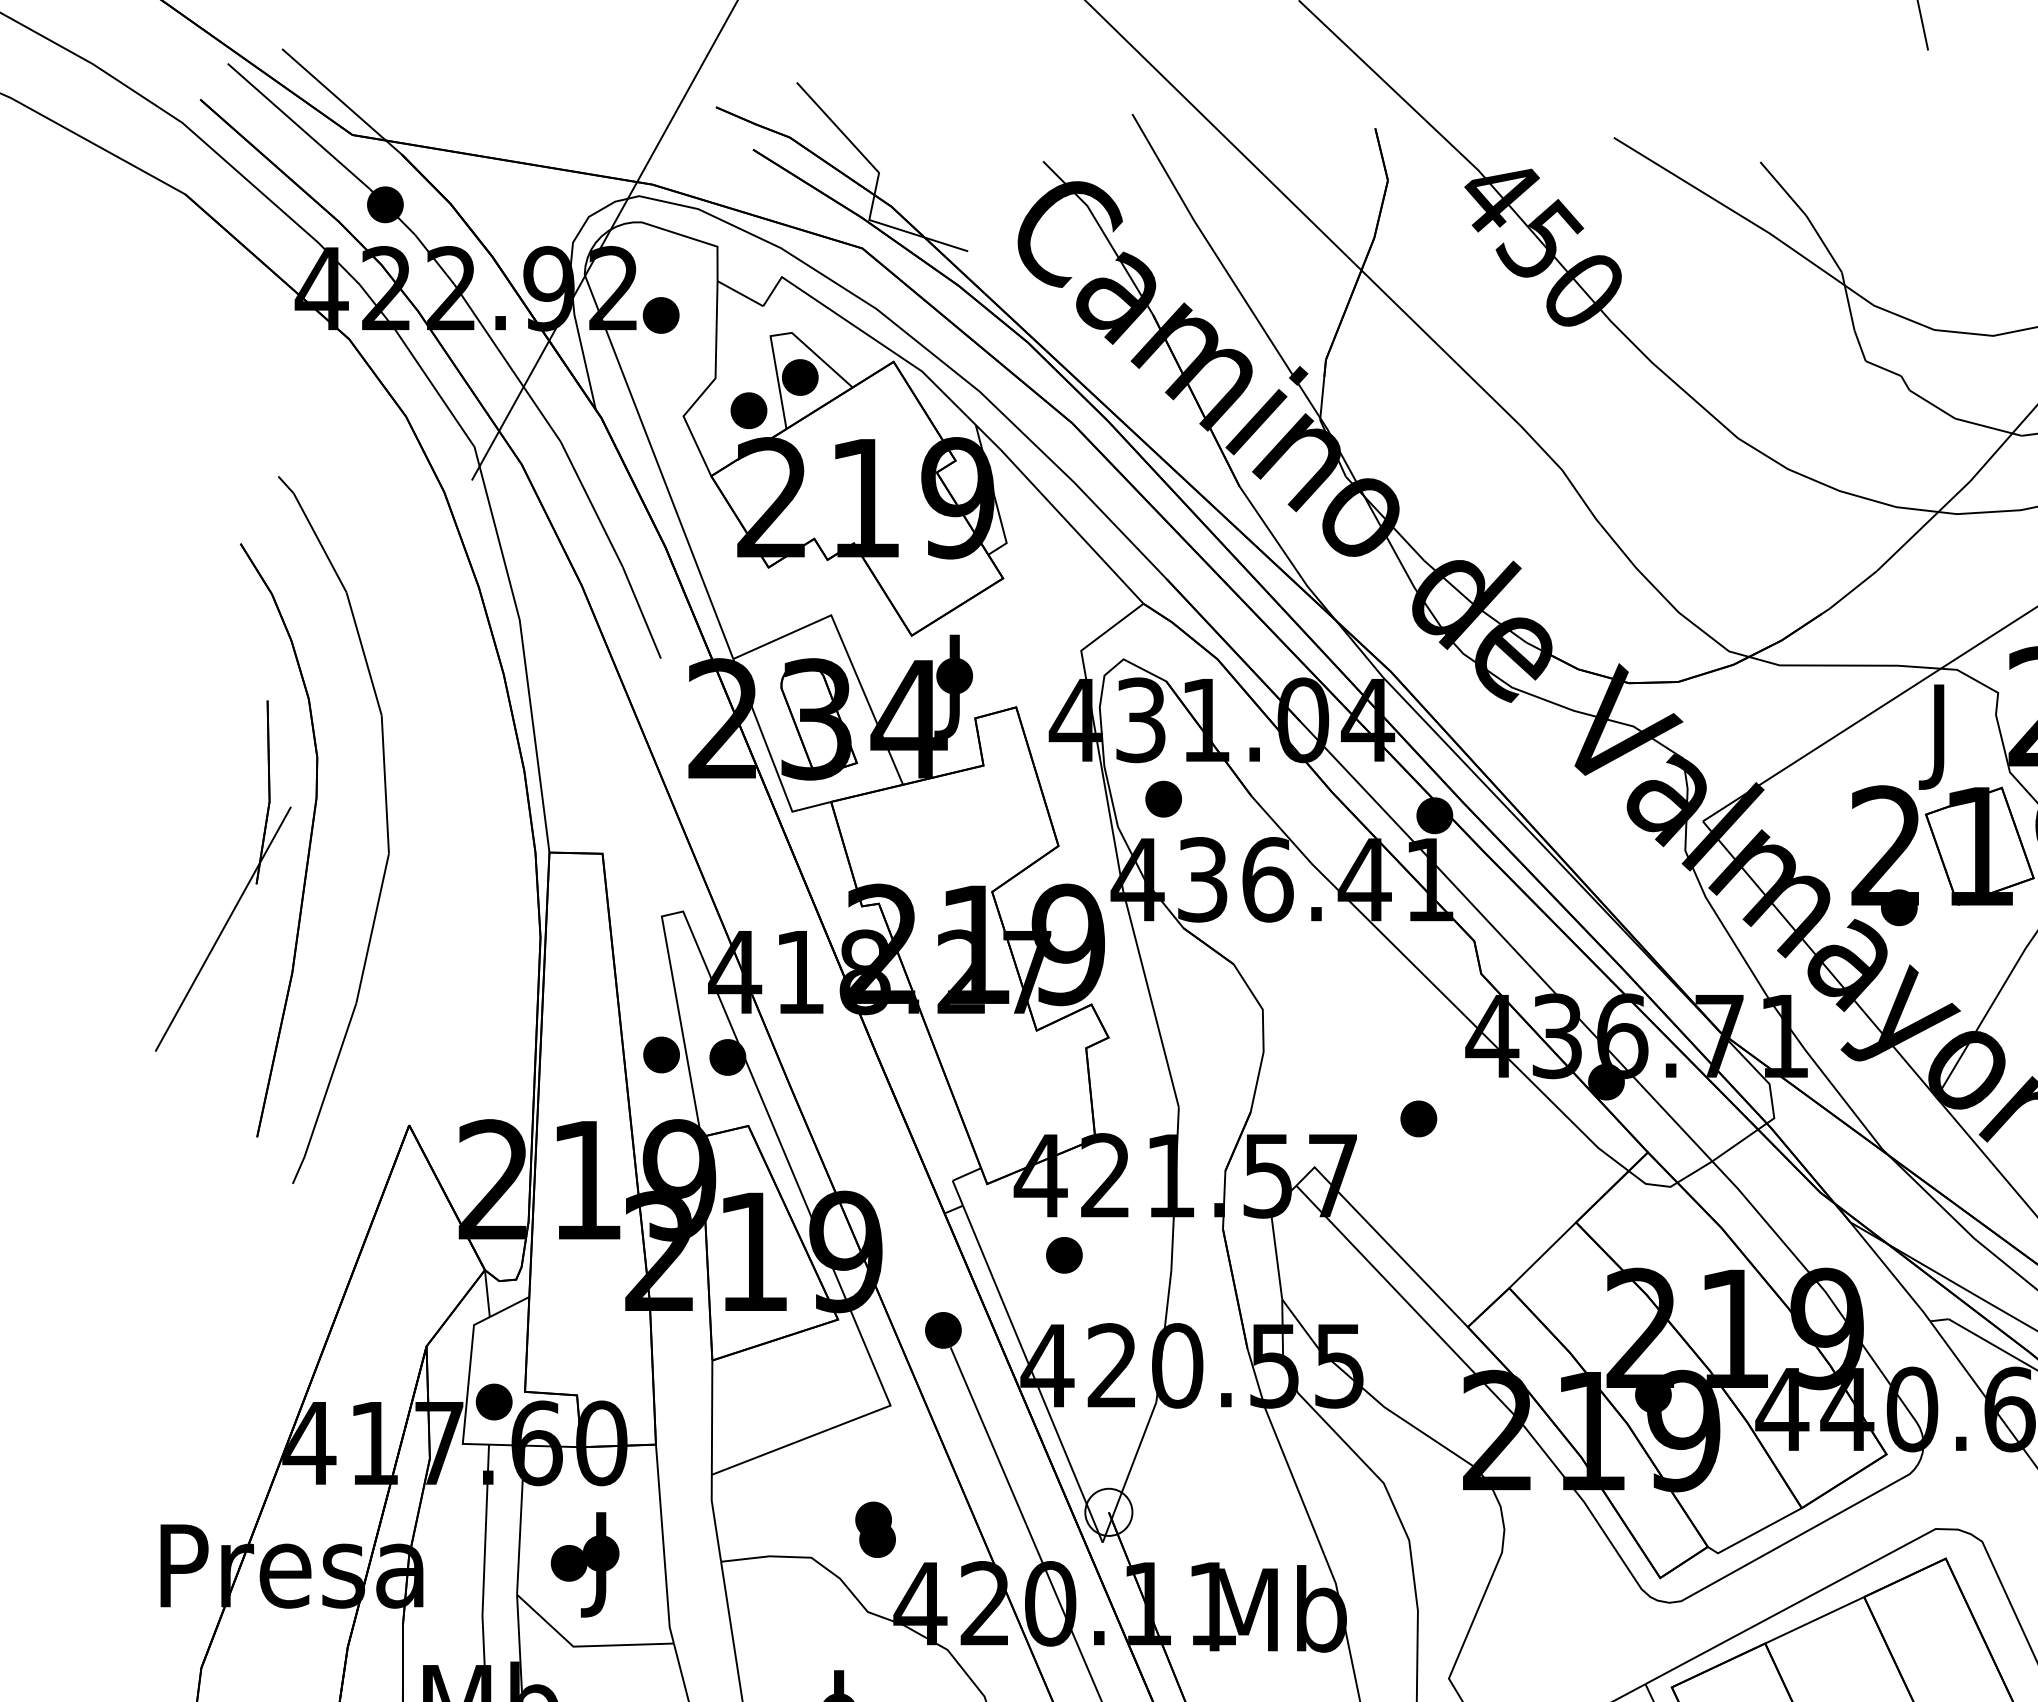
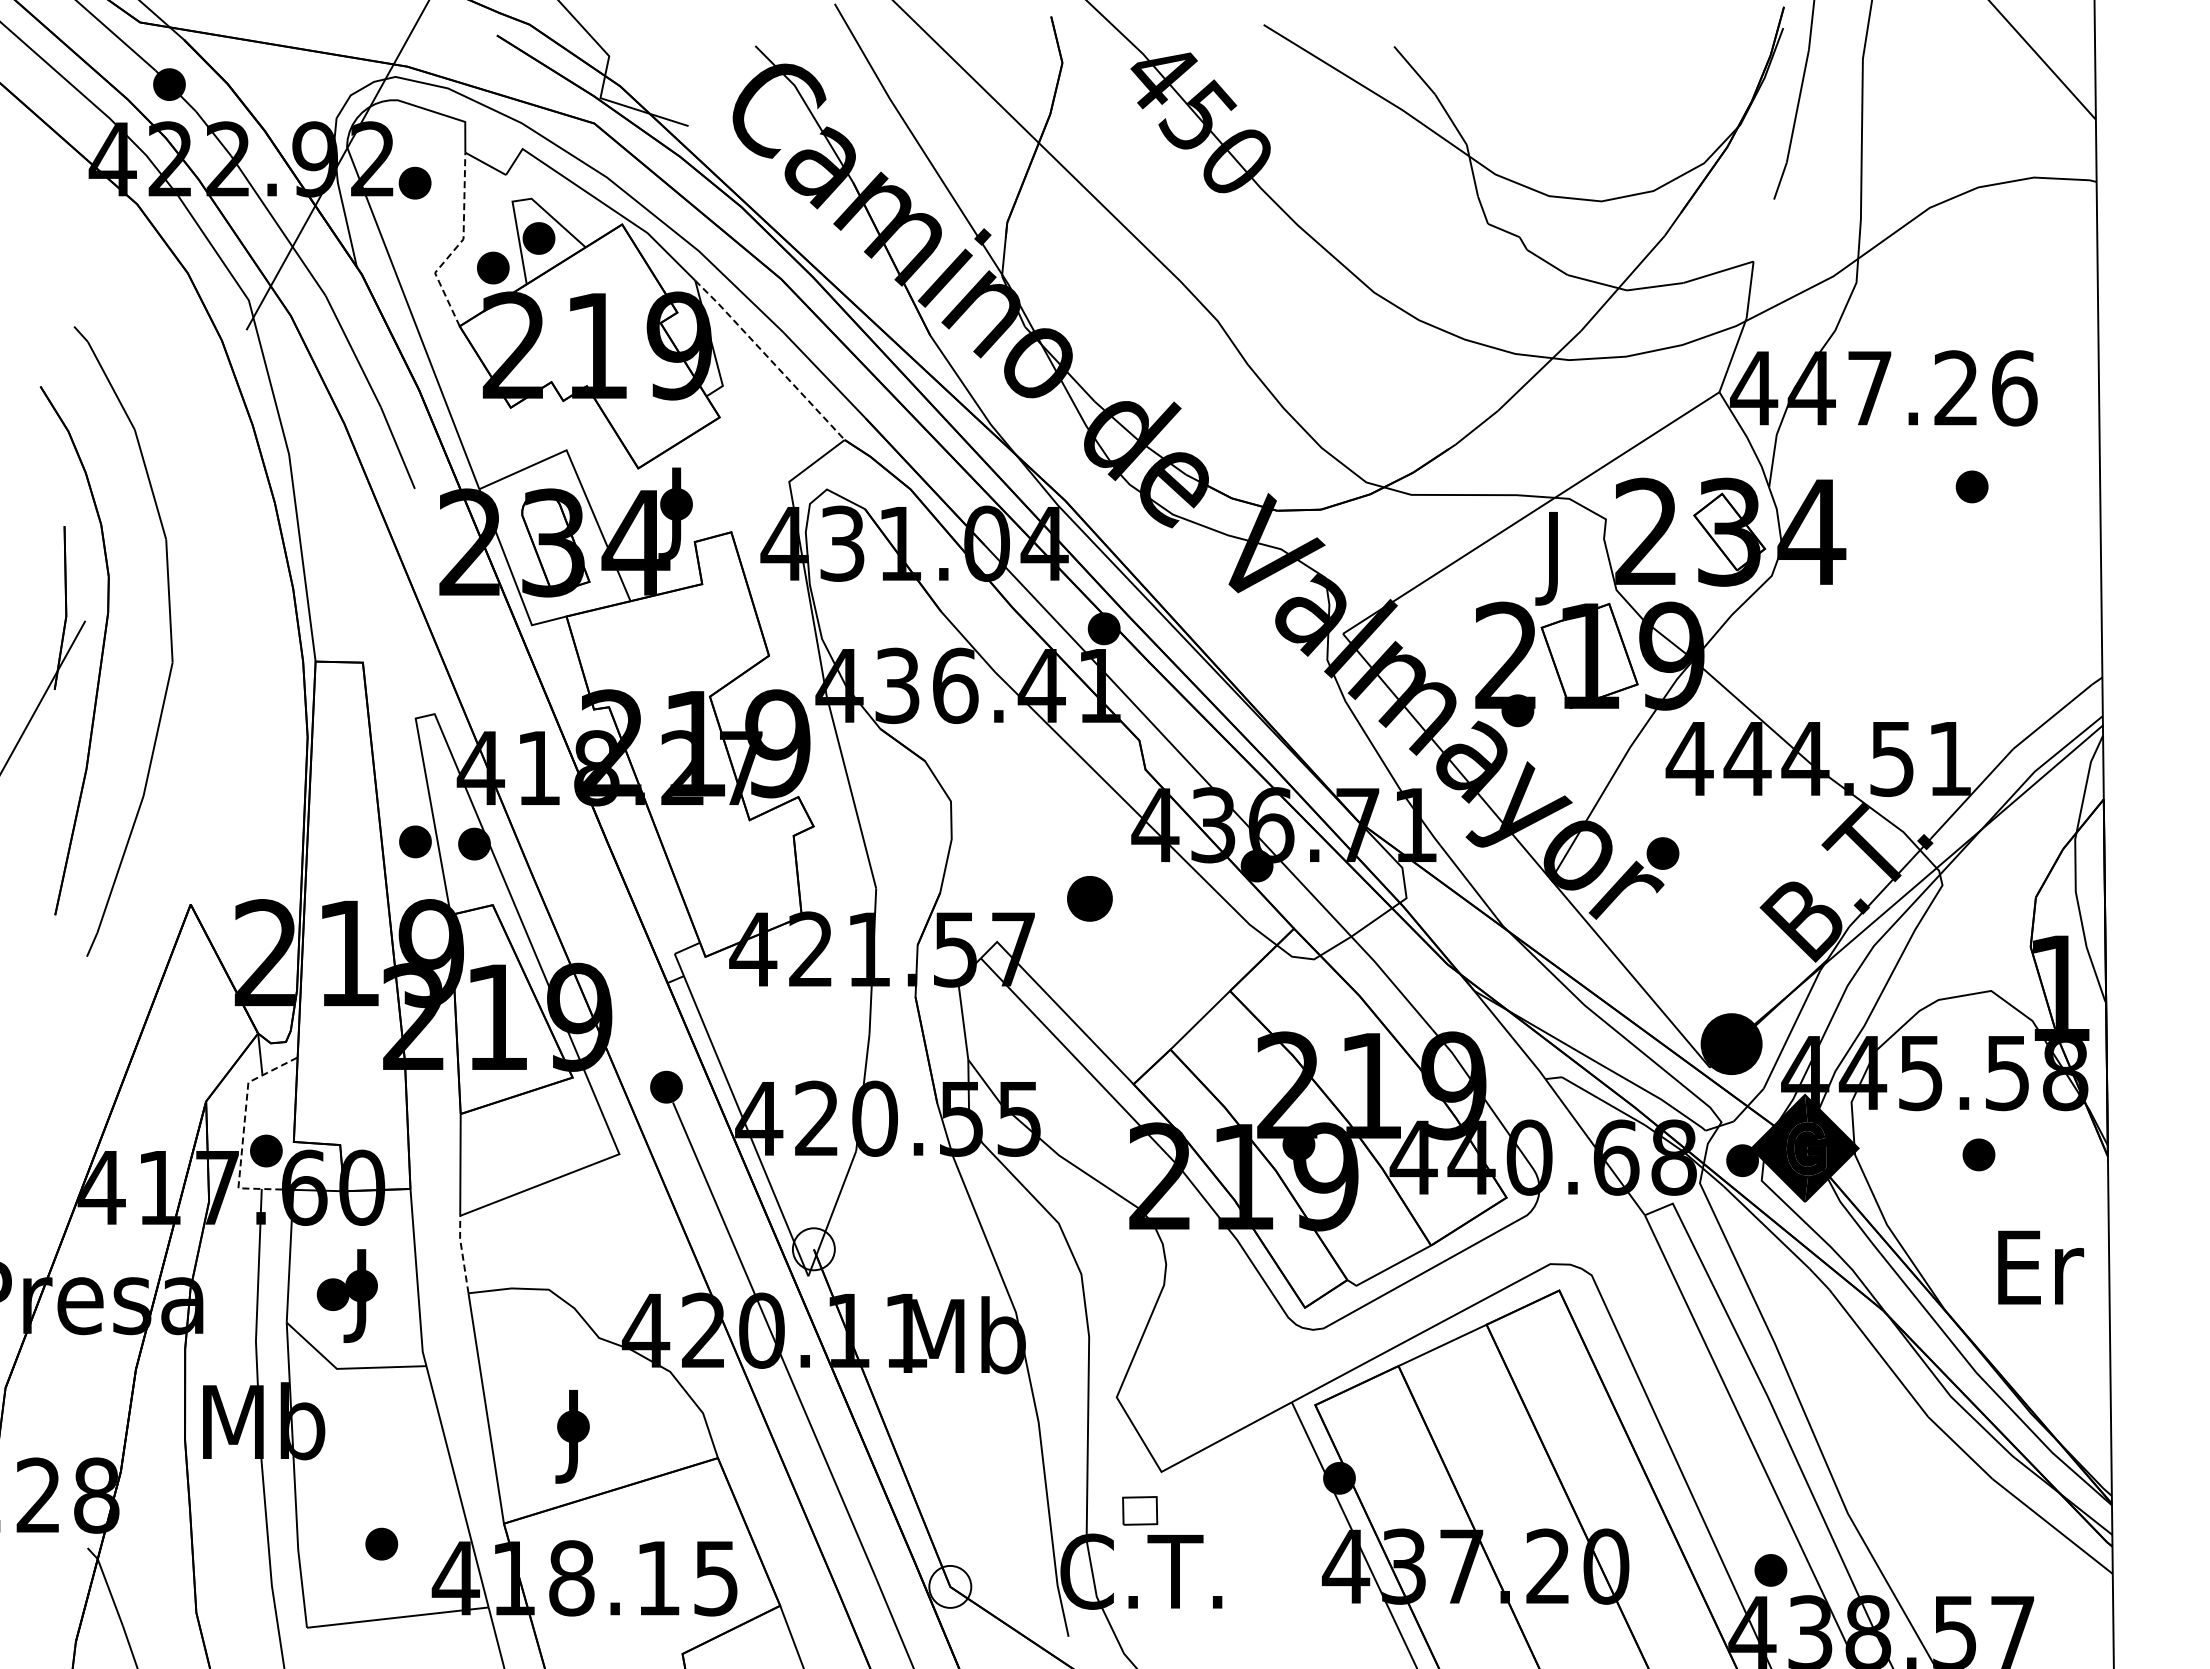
line: (709, 385) -> (458, 245), solid -> dashed
line: (1060, 513) -> (770, 359), solid -> dashed
part: (1163, 798) -> (862, 613), removed
part: (1418, 1118) -> (1089, 898), size x1.4
part: (1064, 1255) -> (774, 1020), removed
line: (468, 1383) -> (243, 1134), solid -> dashed
line: (714, 1518) -> (462, 1254), solid -> dashed
part: (876, 1529) -> (606, 1264), removed

